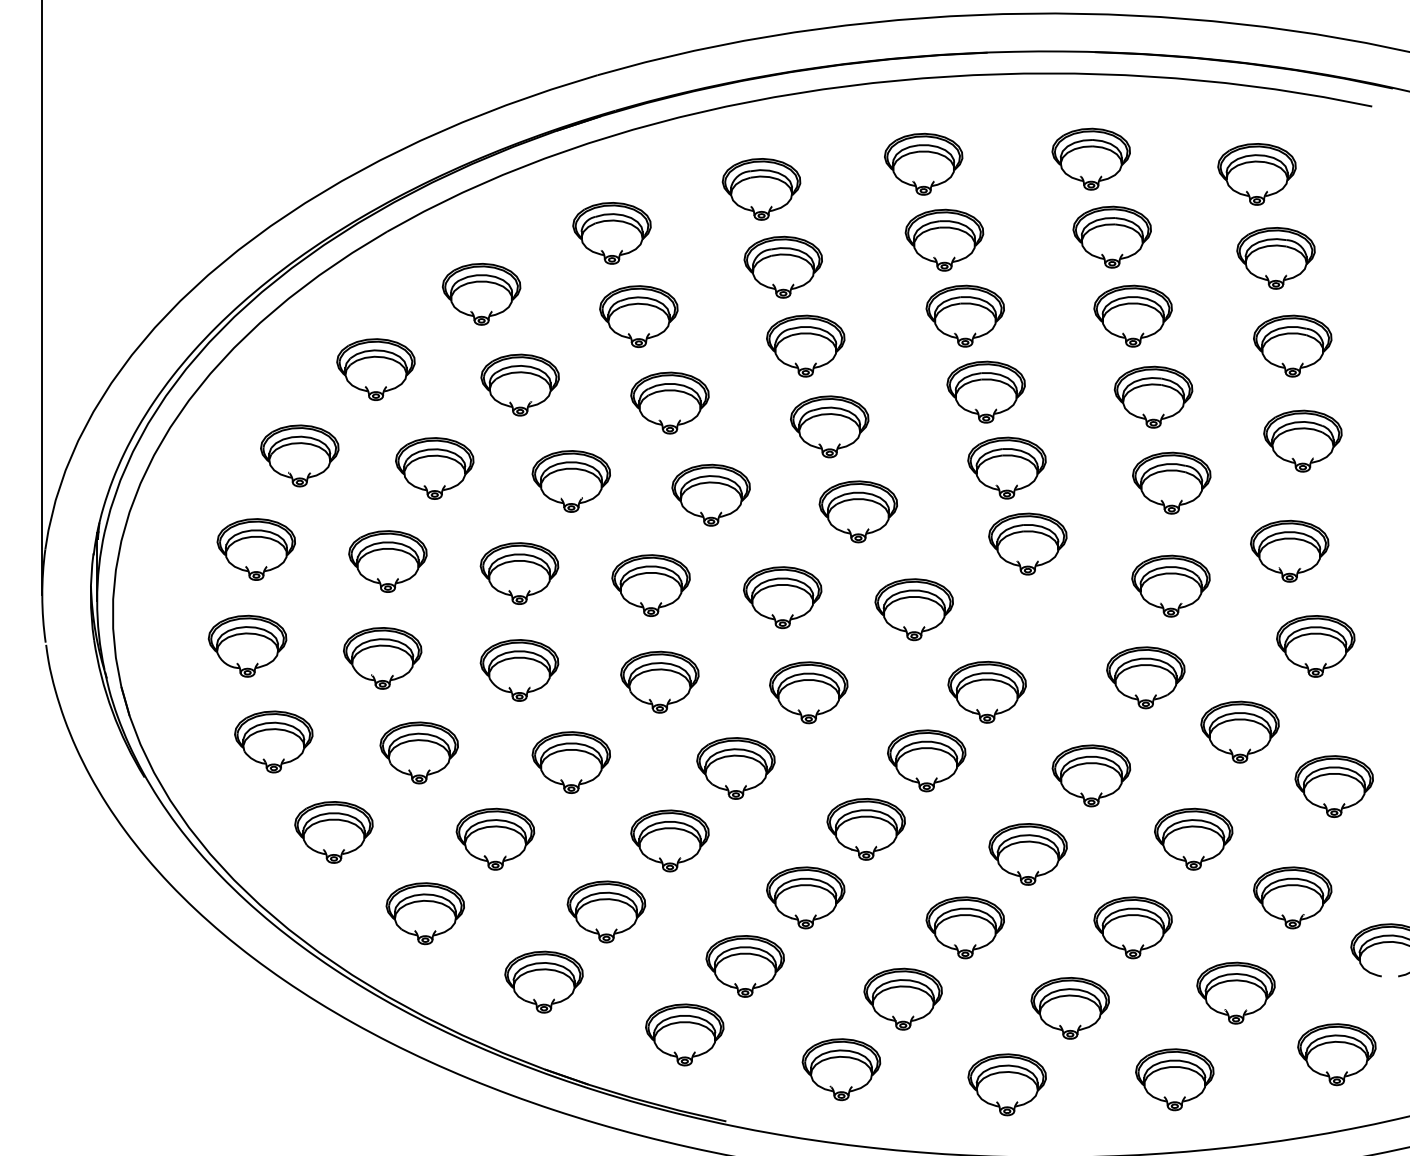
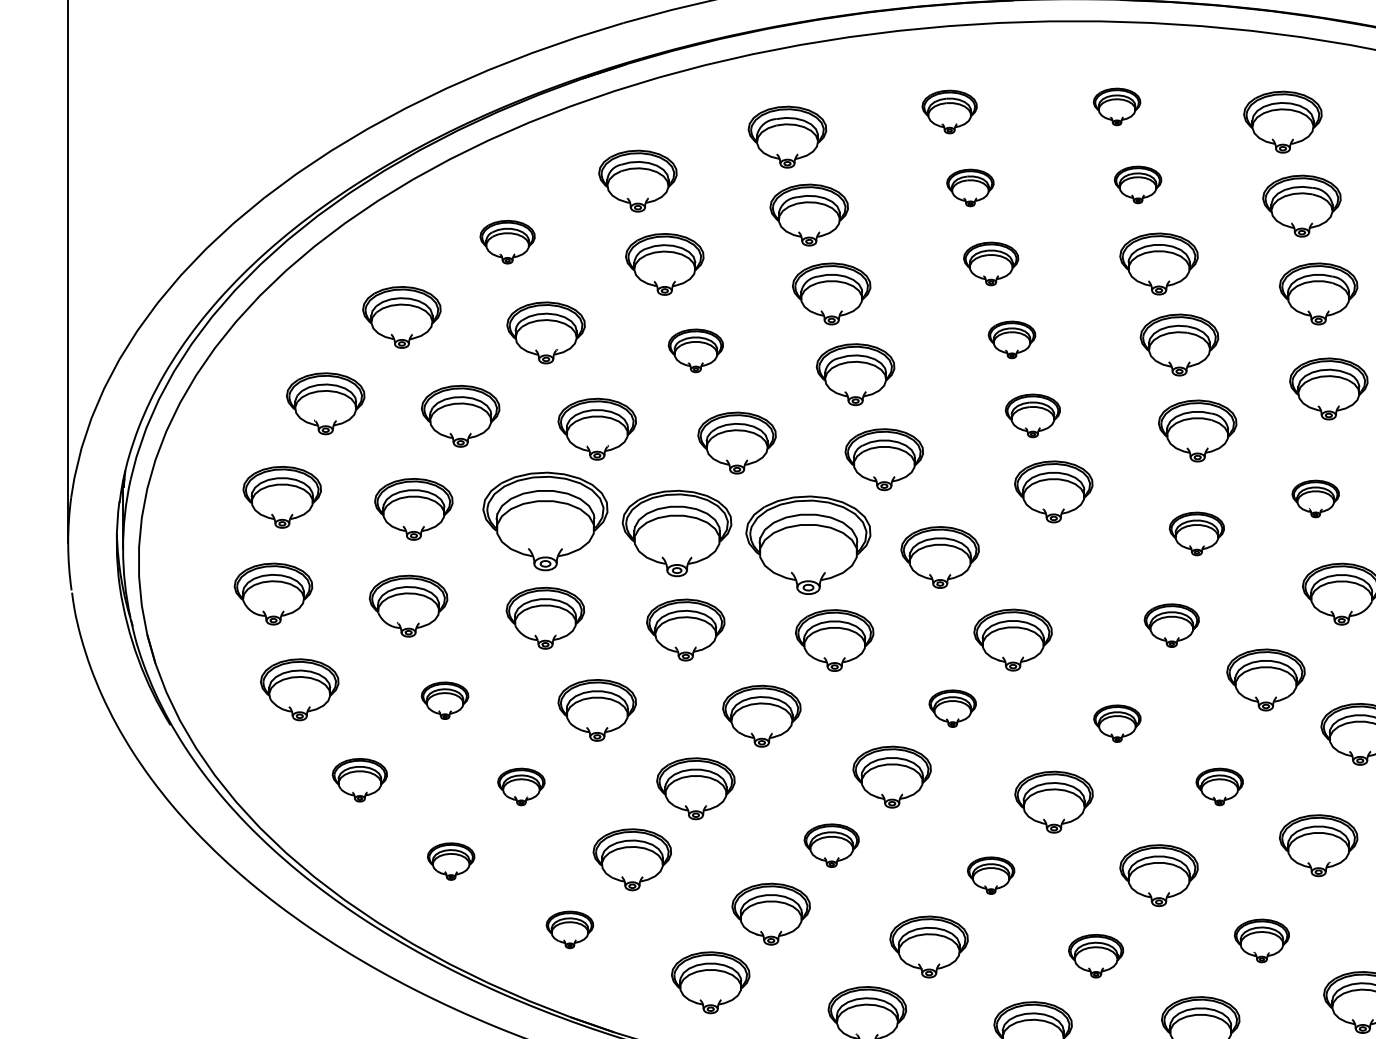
part: (1090, 158) -> (1116, 106), size x0.6
part: (923, 163) -> (949, 111), size x0.7
part: (1111, 236) -> (1137, 184), size x0.6
part: (944, 239) -> (970, 187), size x0.6
part: (481, 294) -> (507, 242), size x0.7
part: (964, 315) -> (990, 263), size x0.7
part: (985, 391) -> (1011, 339), size x0.6
part: (669, 402) -> (695, 350), size x0.7
part: (1006, 467) -> (1032, 415), size x0.7
part: (1289, 550) -> (1315, 498), size x0.6
part: (519, 573) -> (545, 521), size x1.6
part: (650, 585) -> (676, 533), size x1.4
part: (1170, 585) -> (1196, 533), size x0.7
part: (782, 597) -> (808, 545), size x1.6
part: (1145, 677) -> (1171, 625), size x0.7
part: (418, 752) -> (444, 700), size x0.6
part: (926, 760) -> (952, 708), size x0.6
part: (1091, 775) -> (1117, 723), size x0.6
part: (333, 832) -> (359, 780), size x0.7
part: (495, 838) -> (521, 786), size x0.6
part: (1193, 838) -> (1219, 786), size x0.6
part: (805, 897) -> (831, 845), size x0.7
part: (424, 913) -> (450, 861), size x0.6
part: (964, 927) -> (990, 875), size x0.6
part: (543, 981) -> (569, 929), size x0.6
part: (1235, 992) -> (1261, 940), size x0.7
part: (1069, 1008) -> (1095, 956), size x0.7

